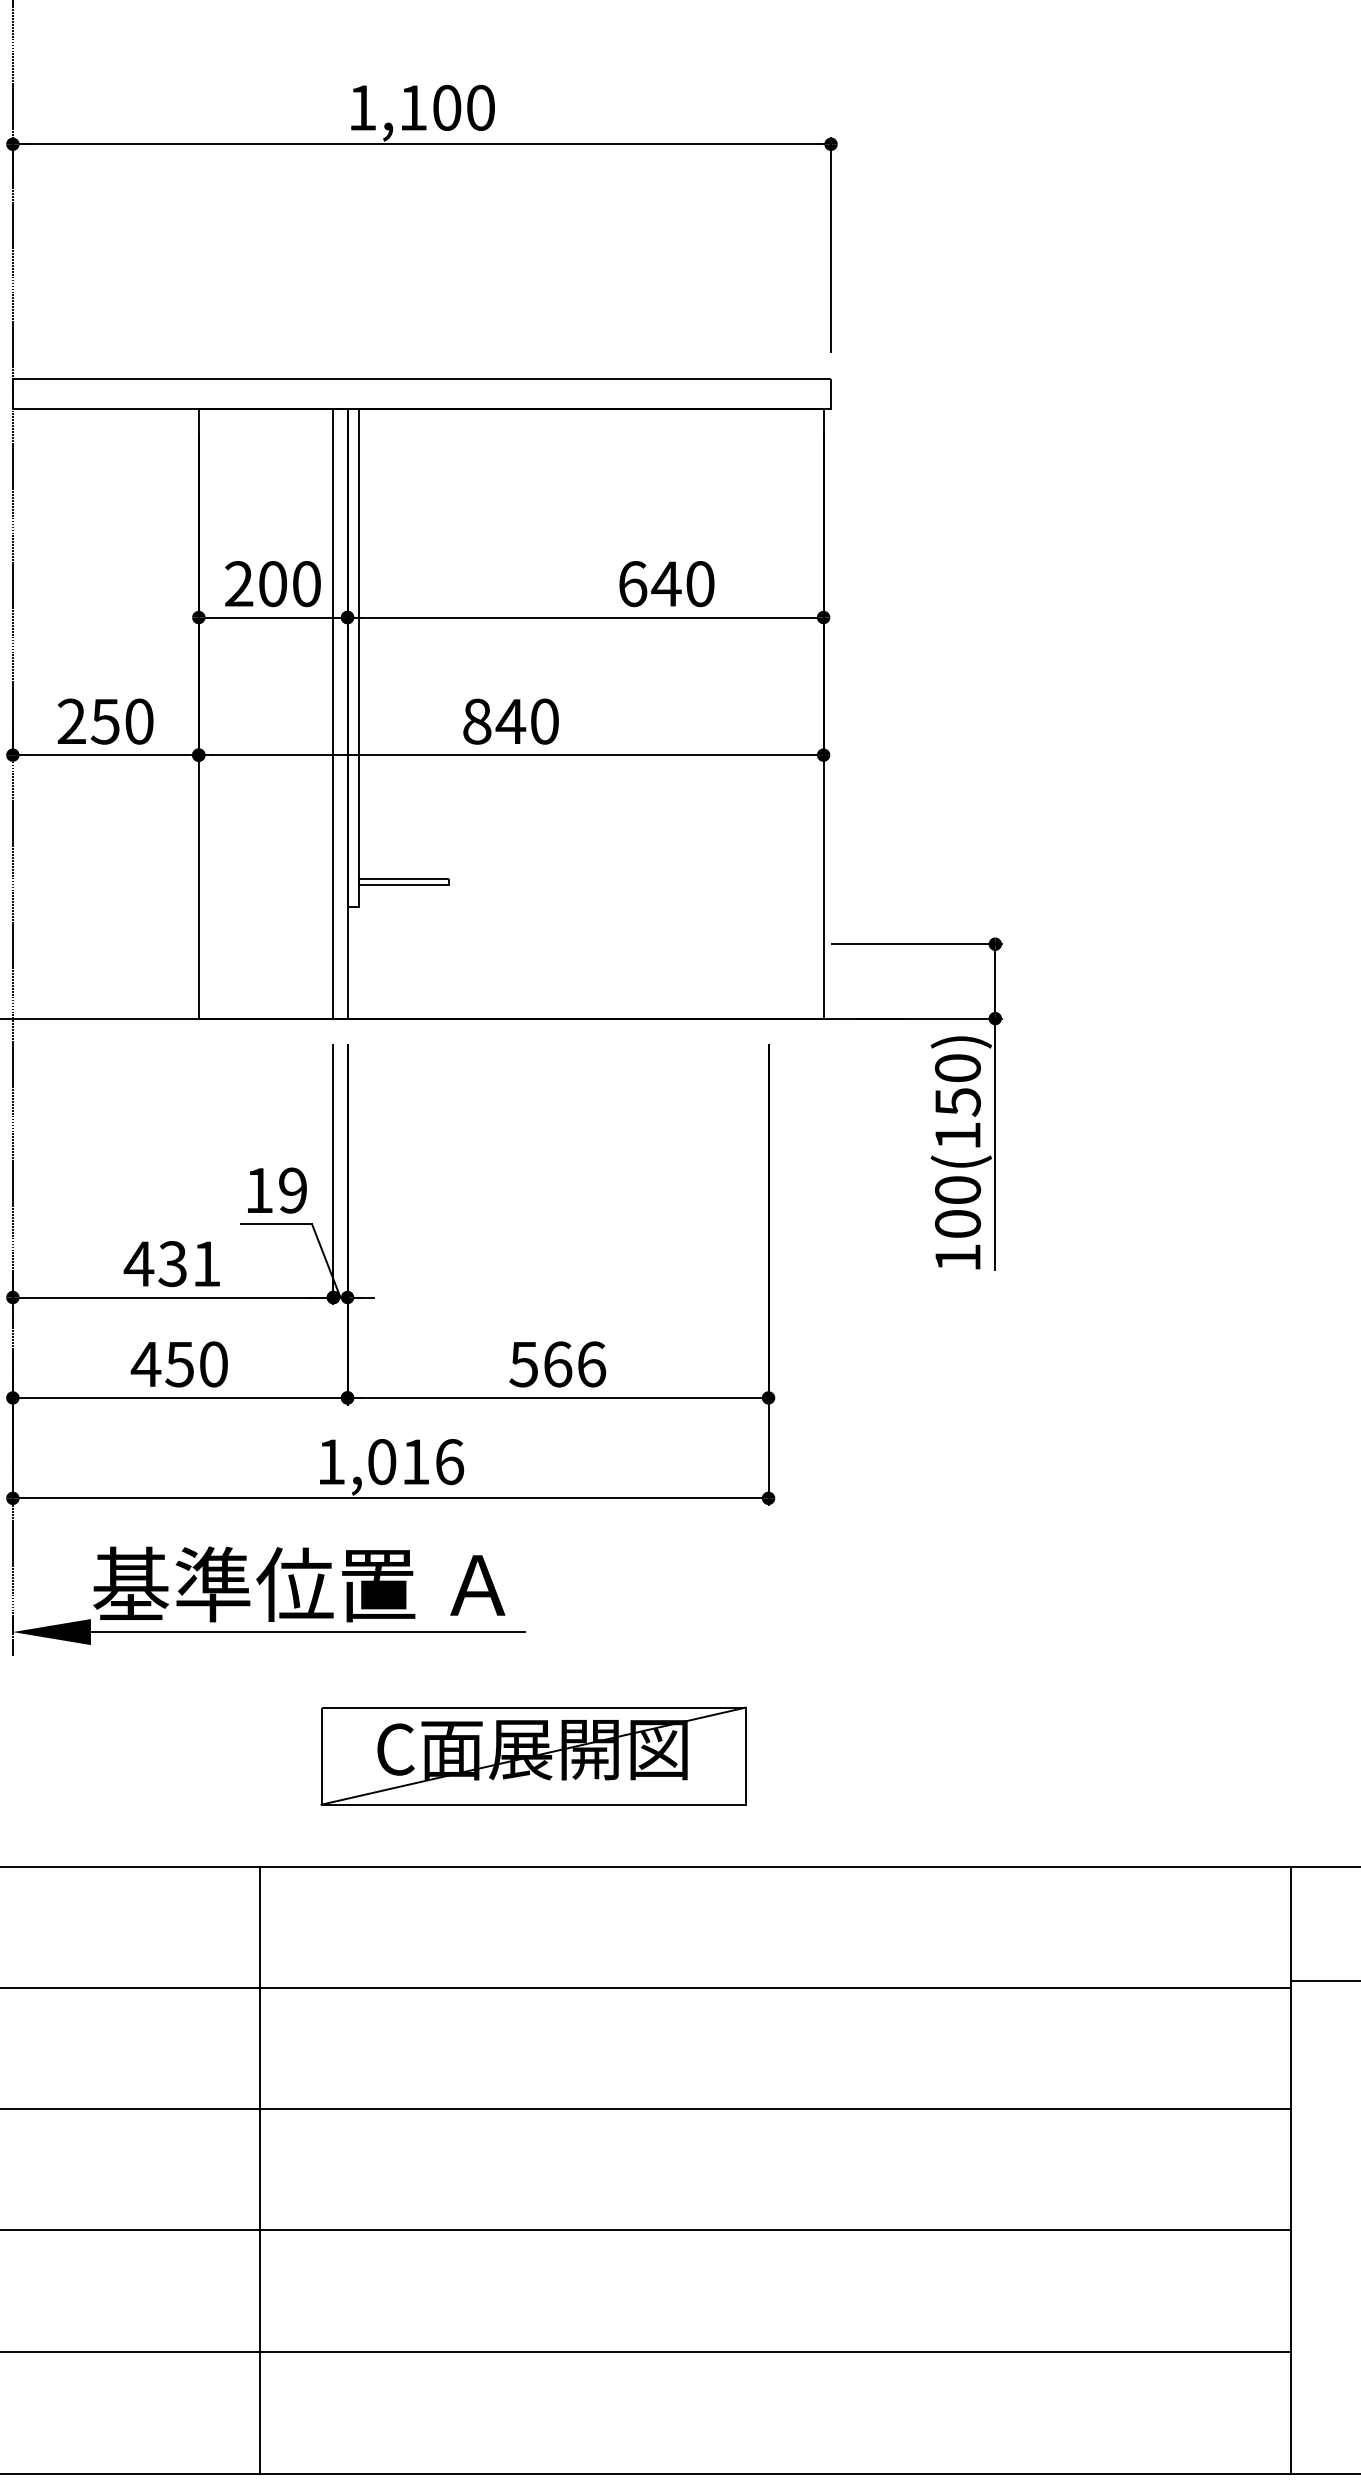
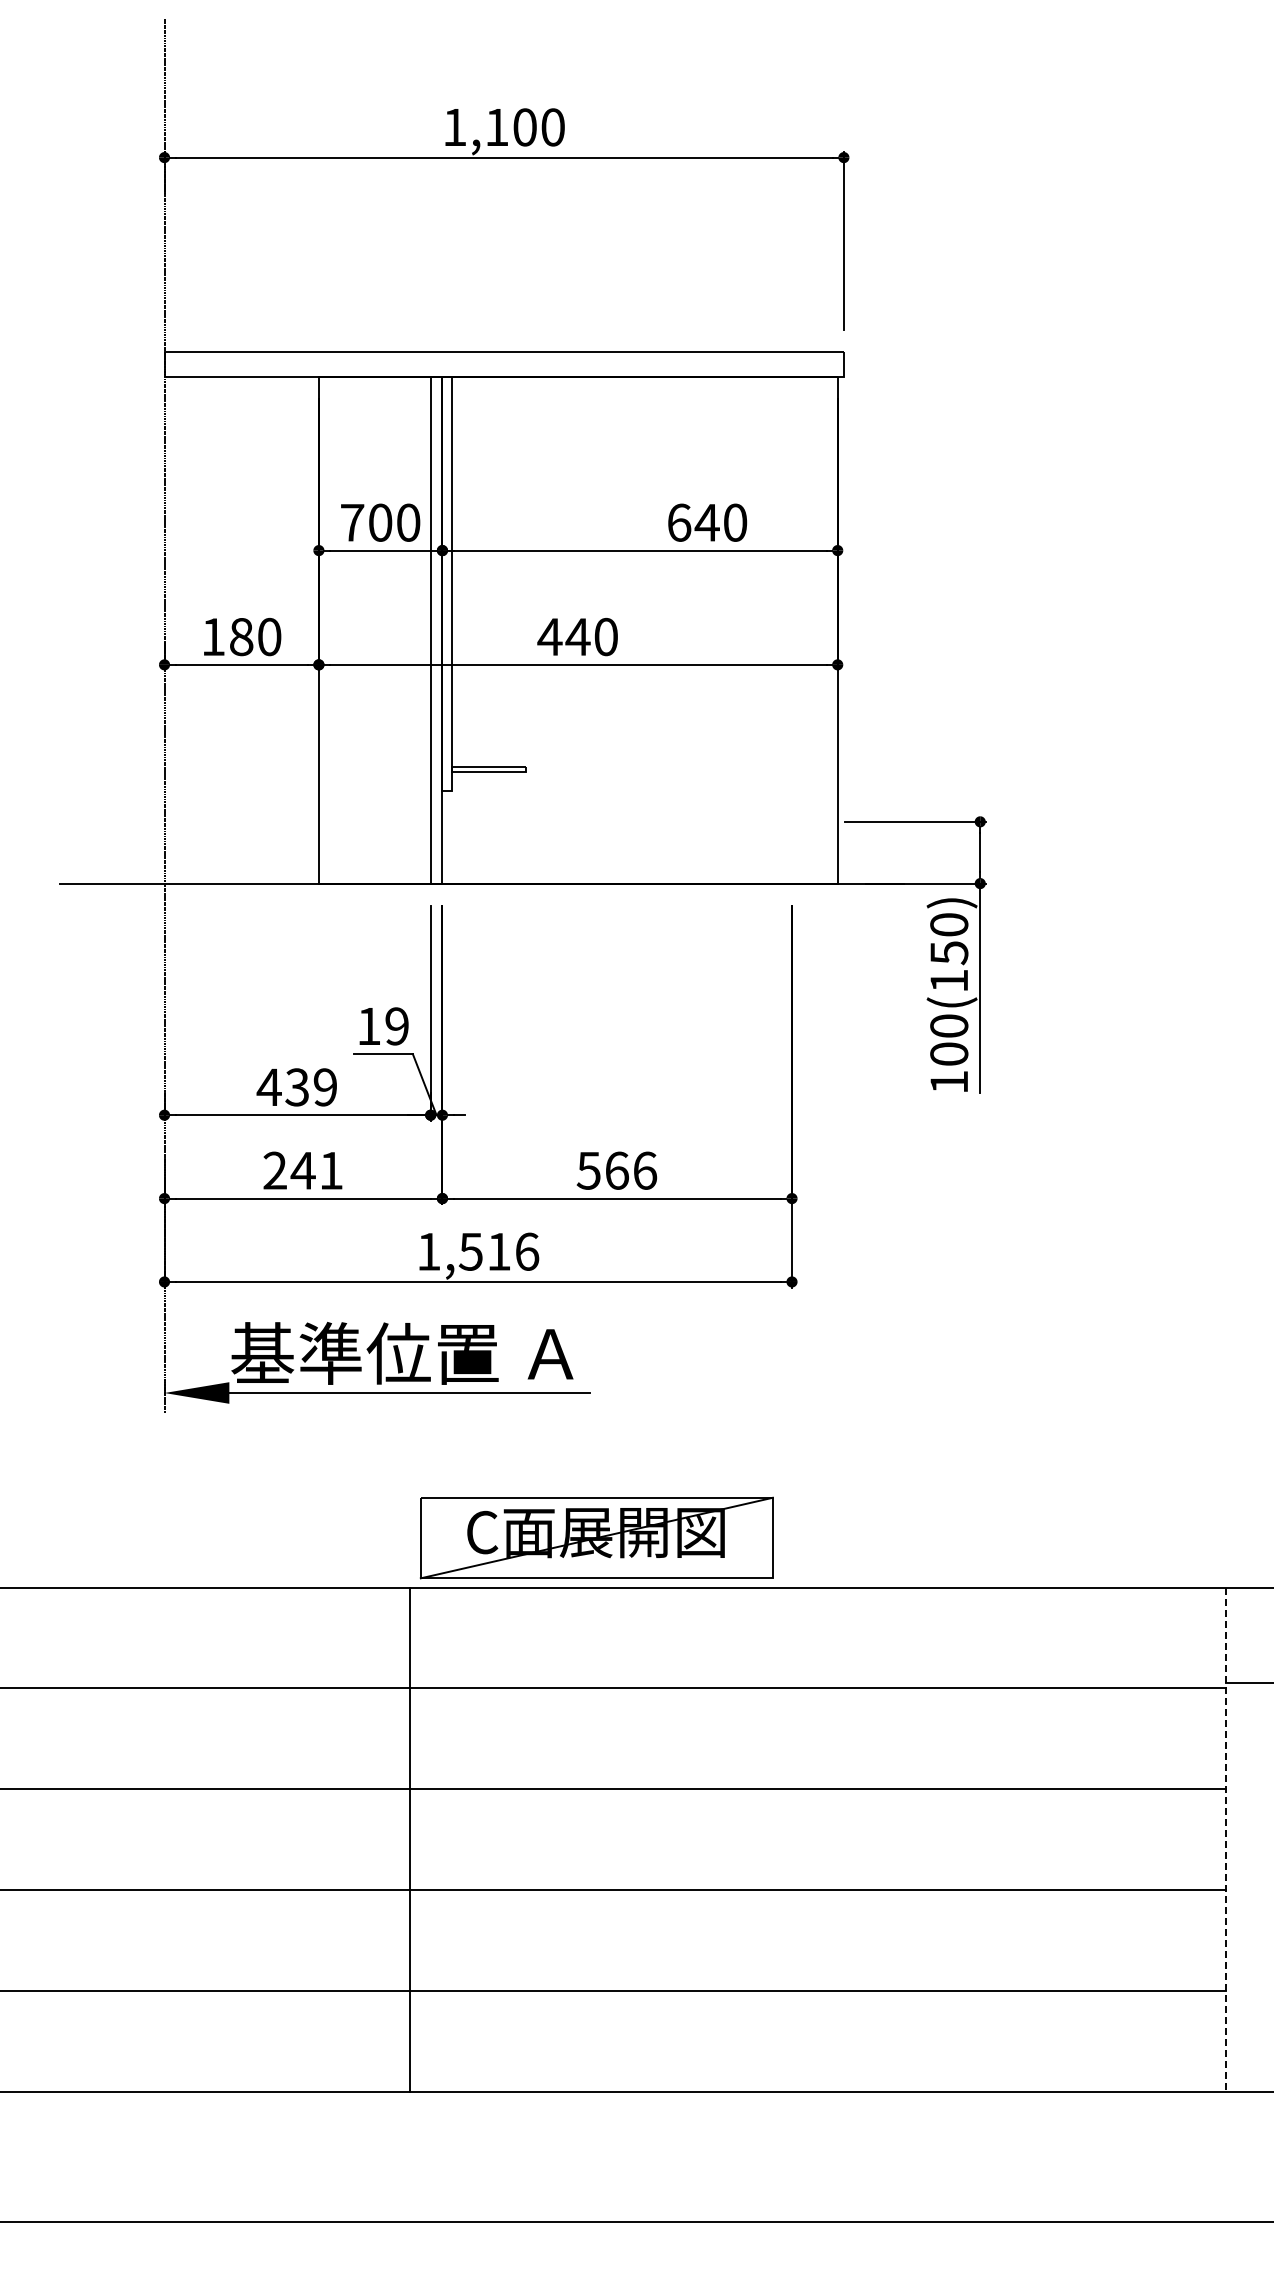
text: (239, 583) -> (352, 522), 200 -> 700
text: (88, 721) -> (227, 636), 250 -> 180
text: (476, 722) -> (549, 637), 840 -> 440
text: (205, 1264) -> (324, 1087), 431 -> 439
text: (179, 1364) -> (302, 1170), 450 -> 241
text: (381, 1461) -> (470, 1251), 1,016 -> 1,516
part: (533, 1755) -> (596, 1537), moved
line: (259, 2169) -> (409, 1839), moved
line: (1291, 2170) -> (1226, 1840), solid -> dashed

